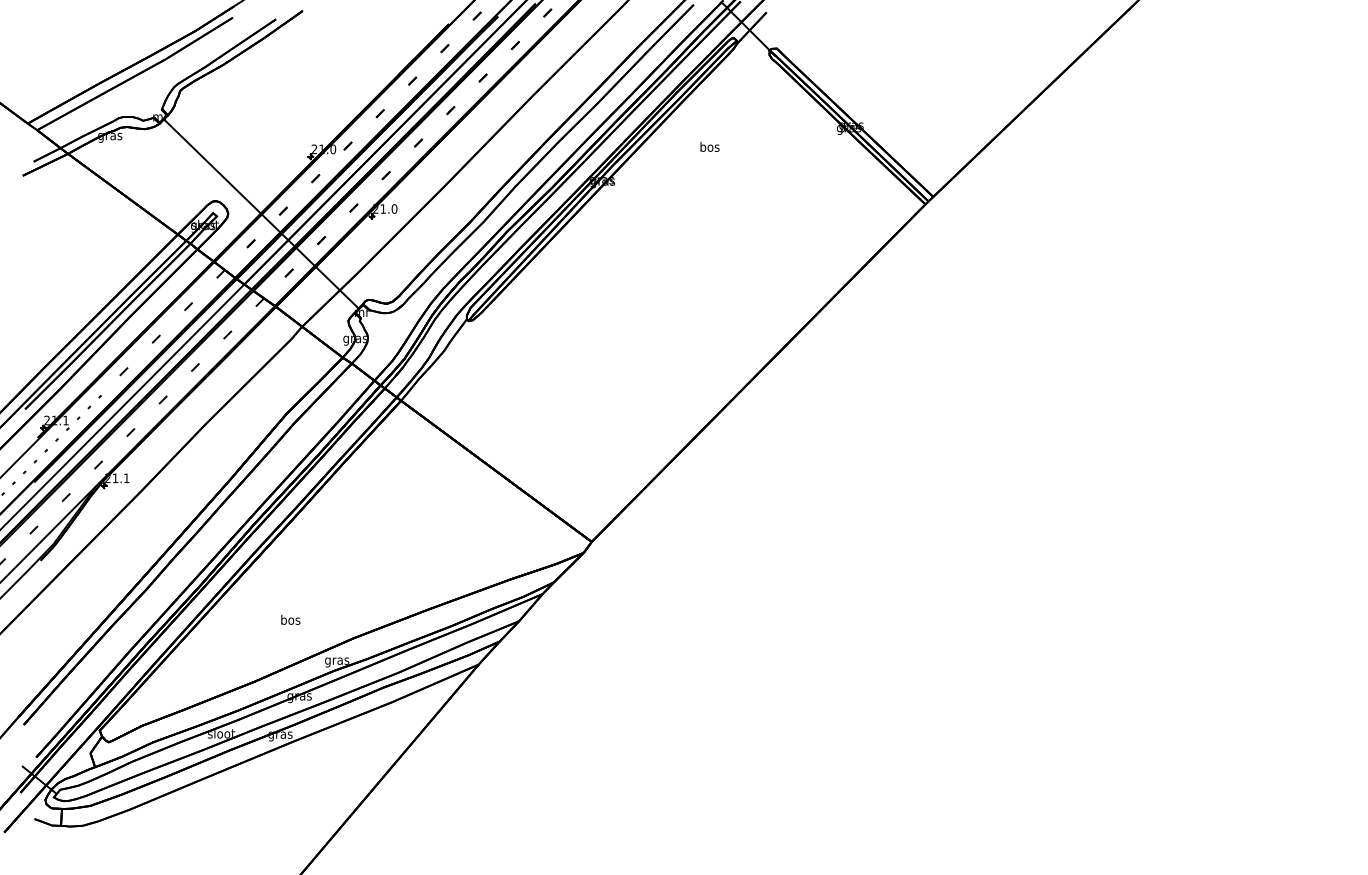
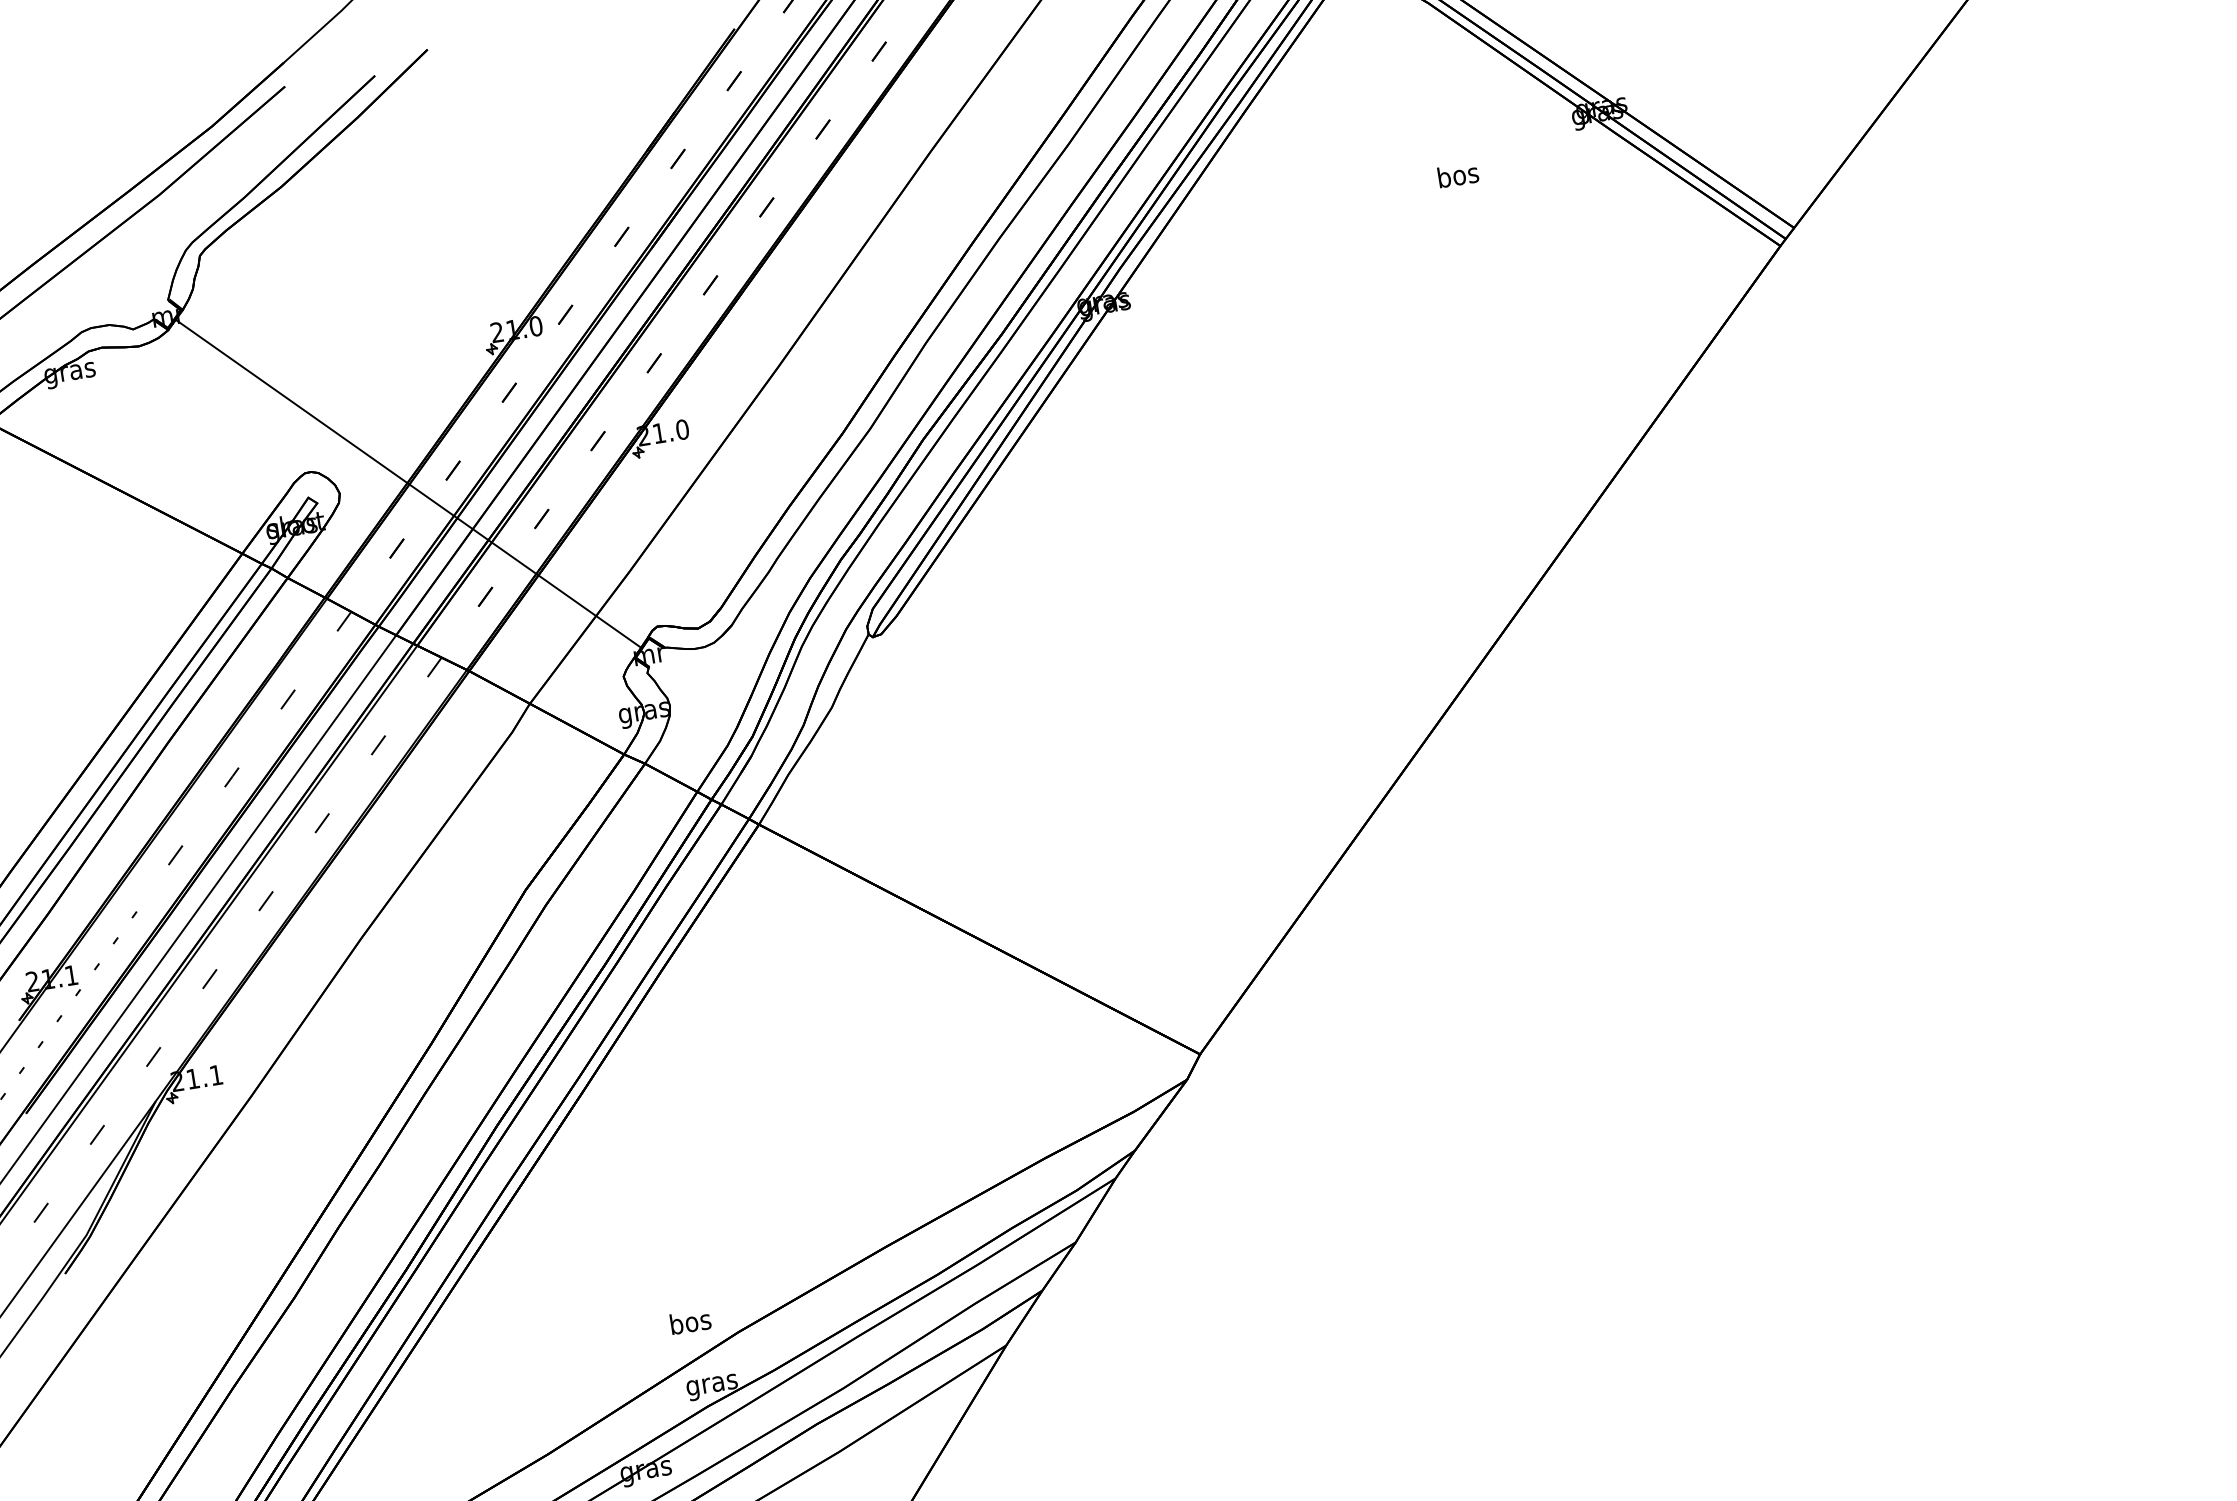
text: (709, 146) -> (1457, 174), moved
text: (290, 619) -> (689, 1321), moved

